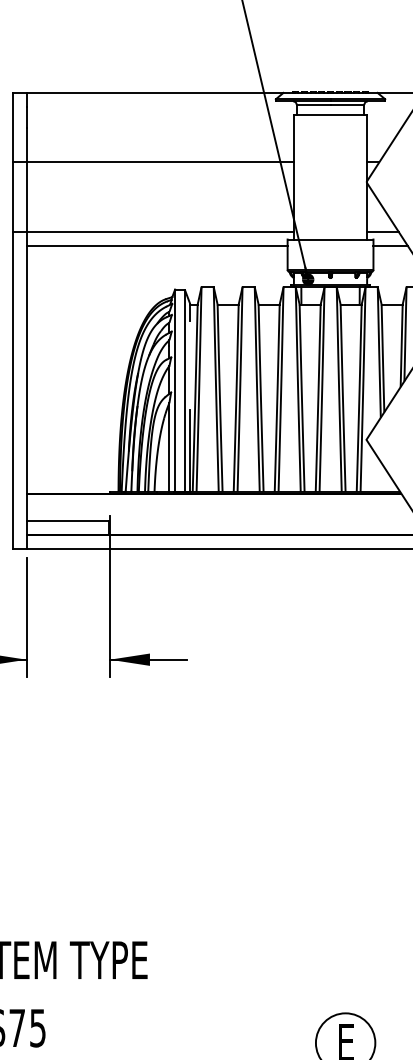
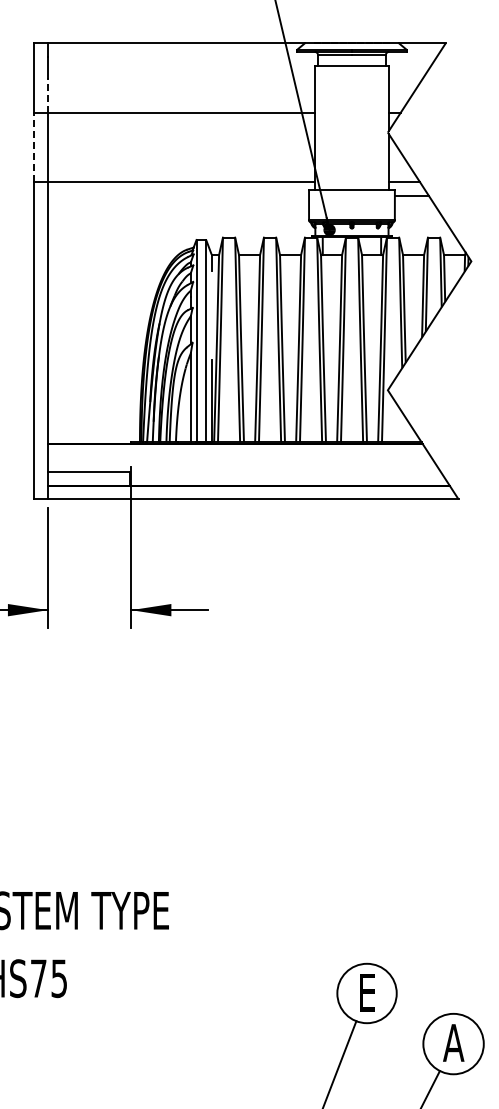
line: (27, 144) -> (48, 94), solid -> dashed
line: (13, 197) -> (34, 147), solid -> dashed
line: (157, 246) -> (178, 196), removed

